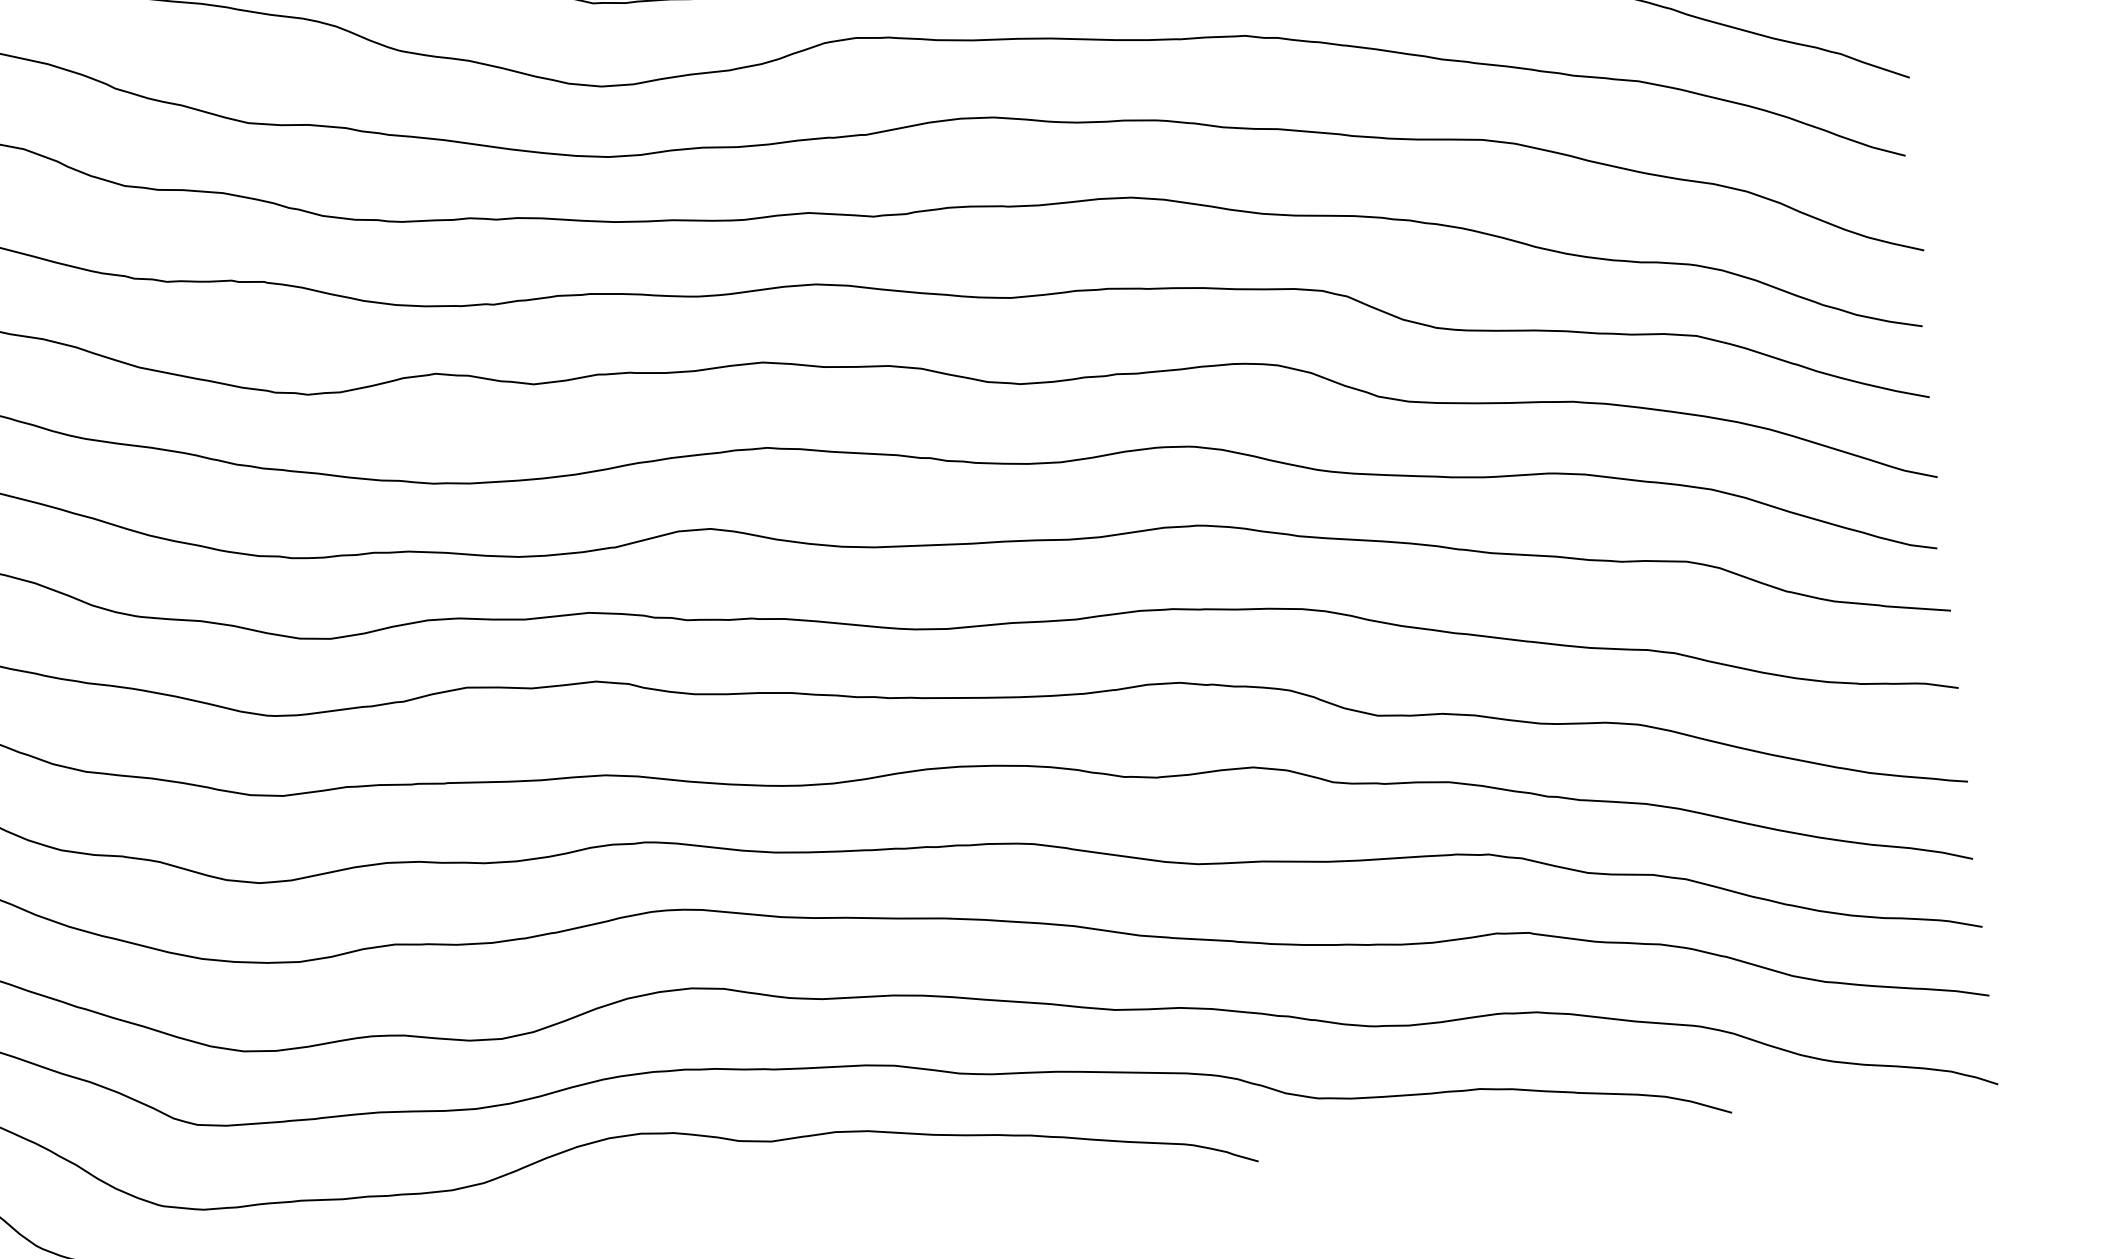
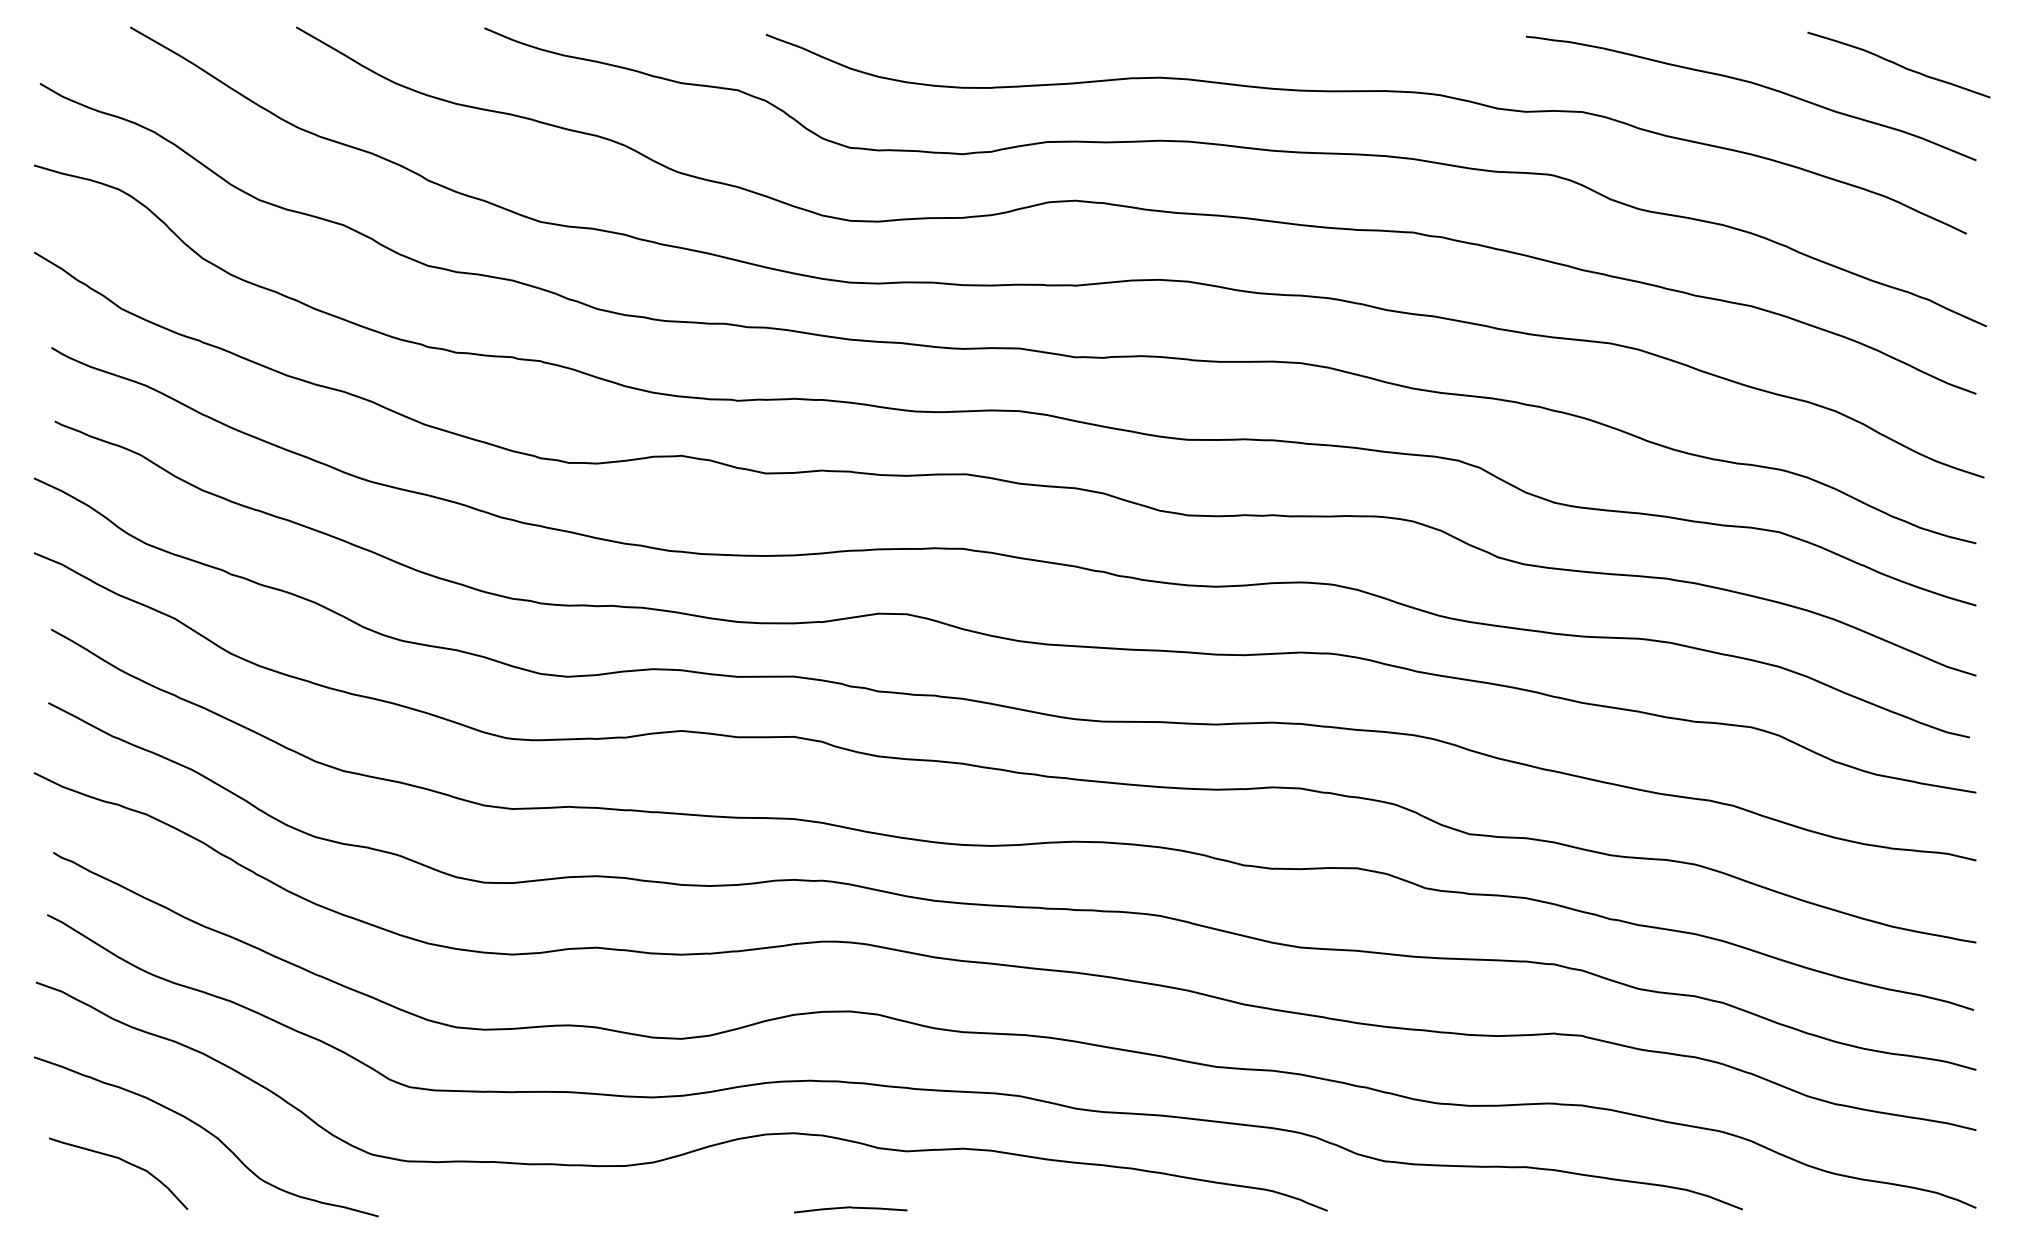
curve: (714, 1213) -> (850, 1208), added

